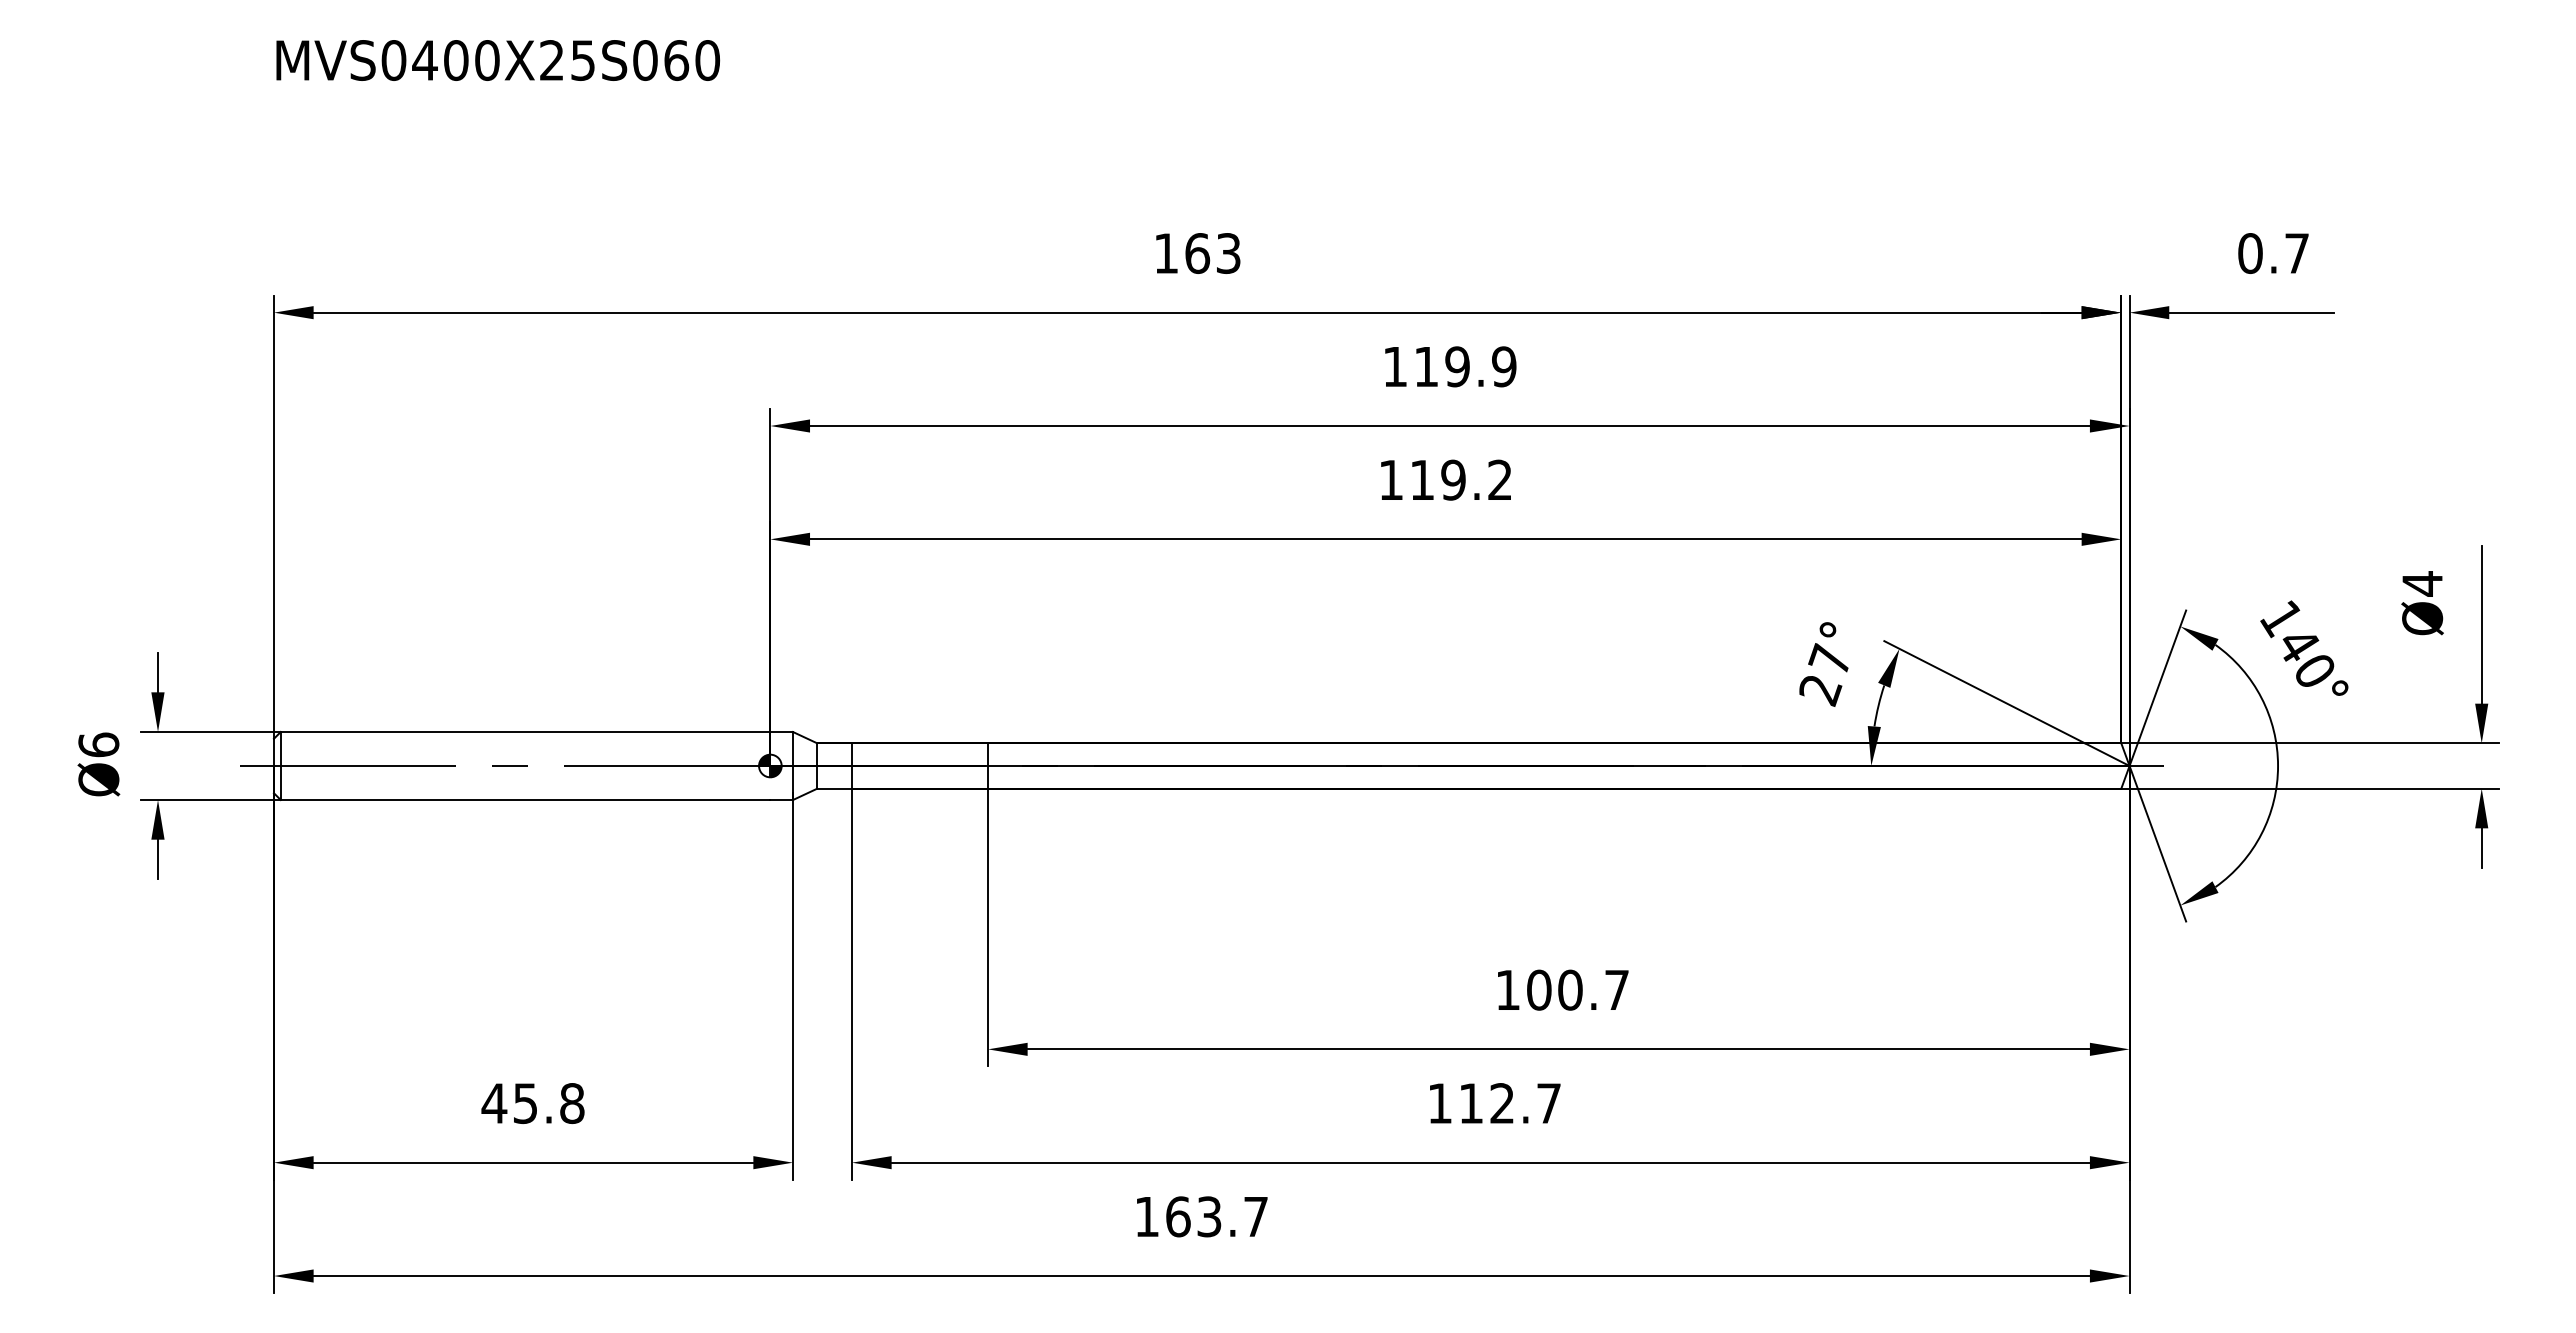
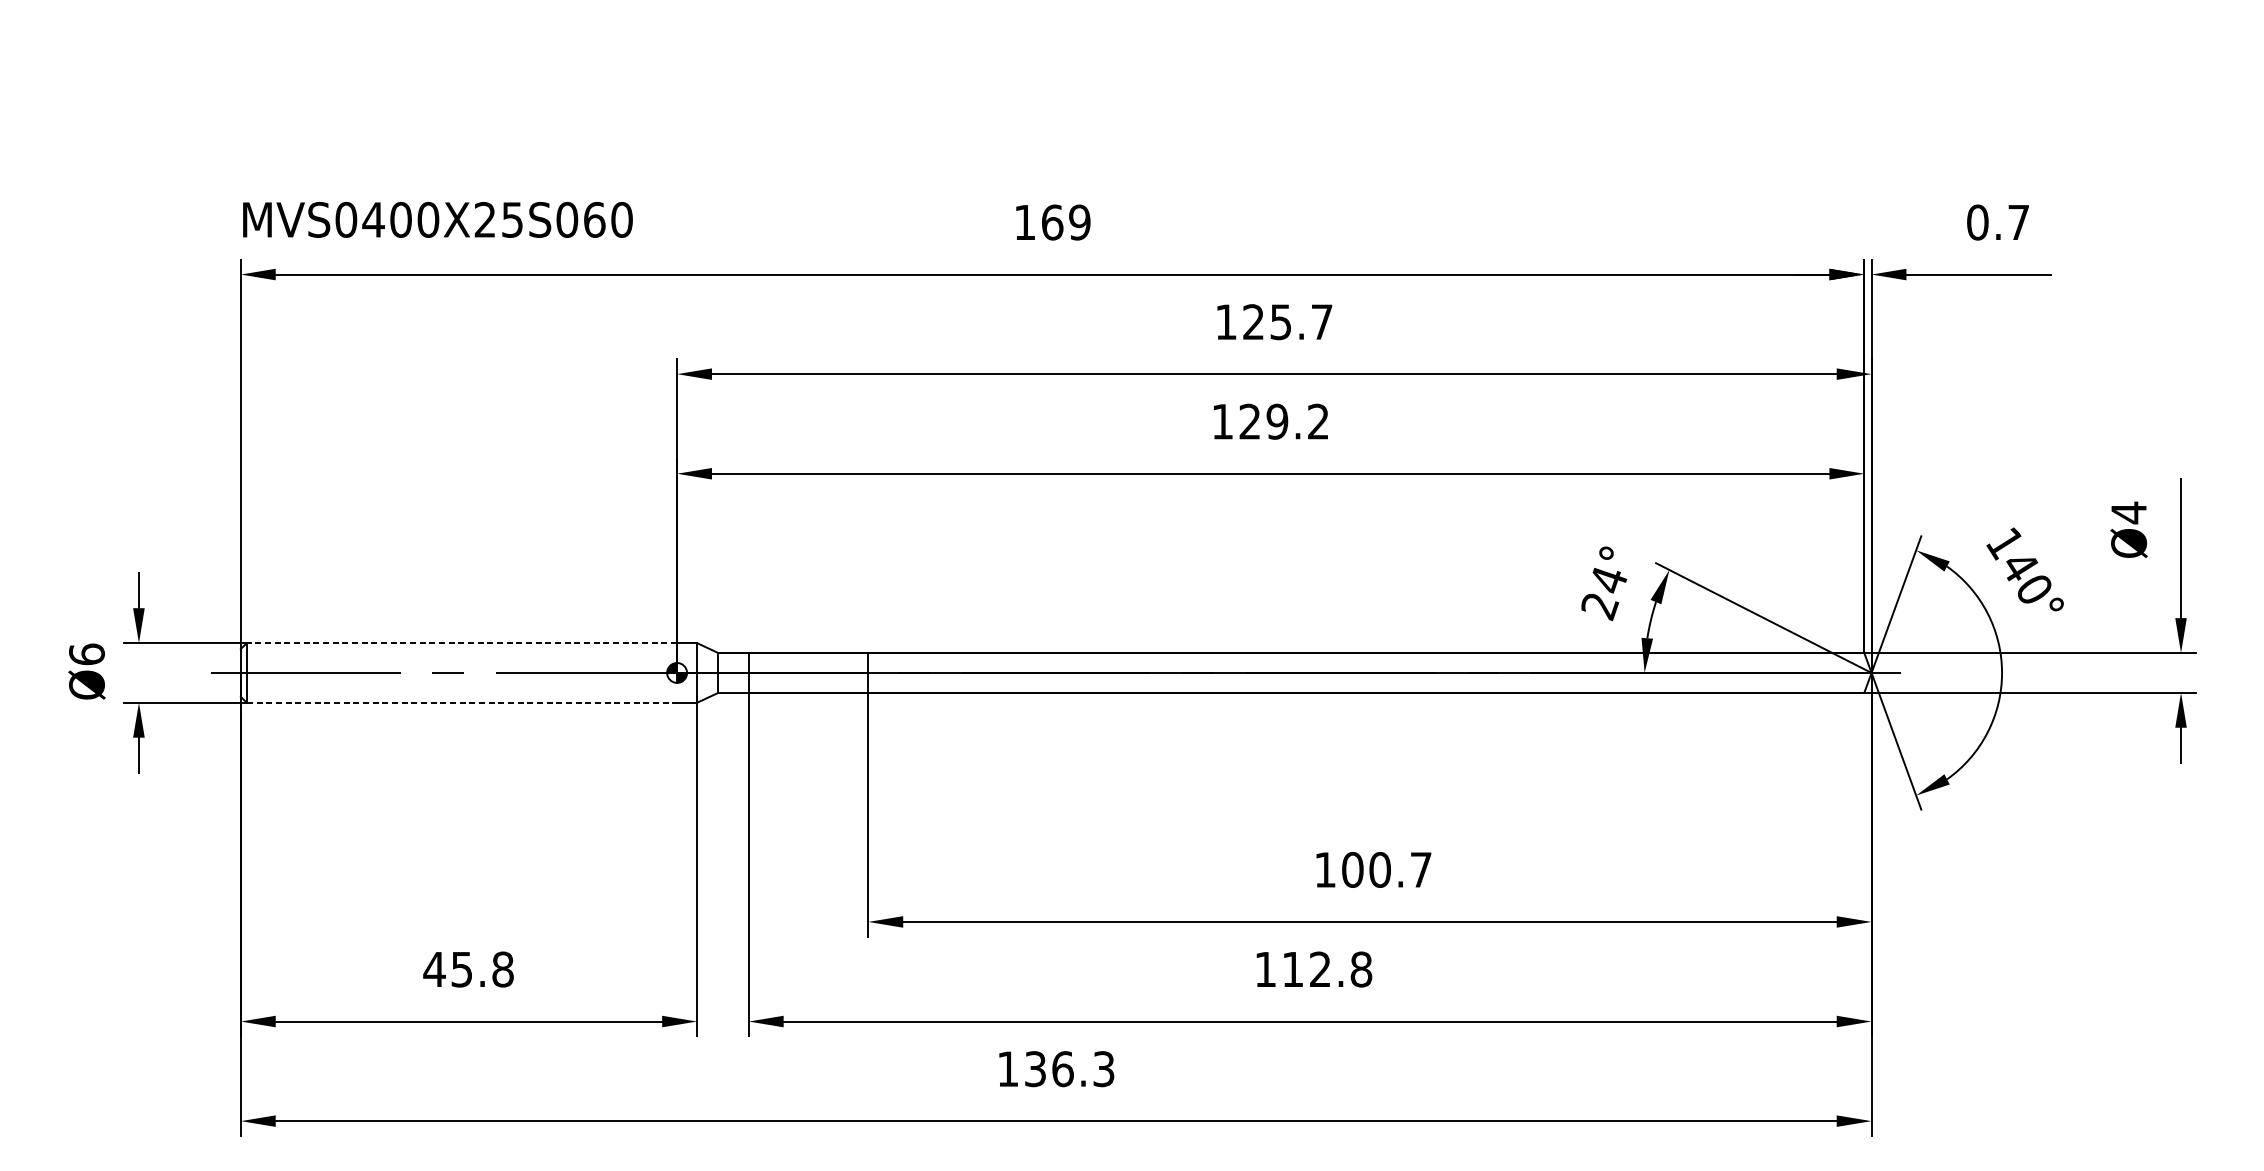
text: (497, 60) -> (437, 219), moved
text: (1228, 253) -> (1079, 222), 163 -> 169
text: (1465, 366) -> (1287, 321), 119.9 -> 125.7
text: (1421, 479) -> (1249, 421), 119.2 -> 129.2
text: (1829, 659) -> (1607, 579), 27° -> 24°
line: (525, 732) -> (461, 643), solid -> dashed
line: (525, 800) -> (461, 703), solid -> dashed
text: (1549, 1103) -> (1361, 969), 112.7 -> 112.8
text: (1216, 1216) -> (1069, 1068), 163.7 -> 136.3

